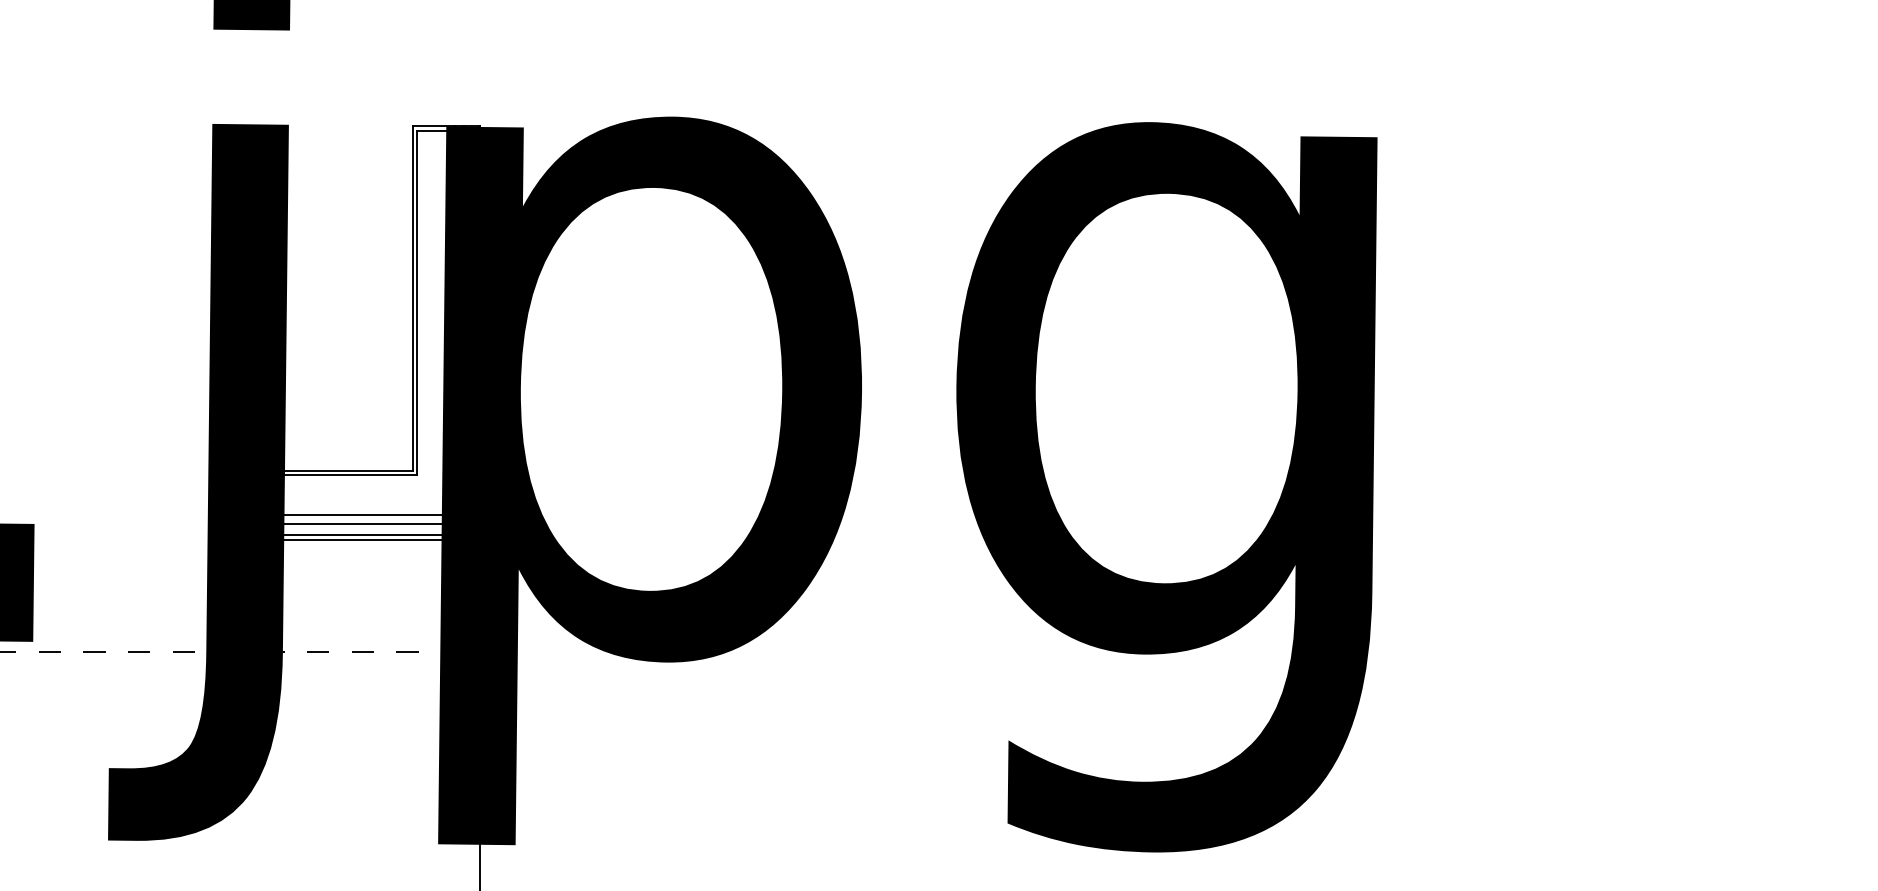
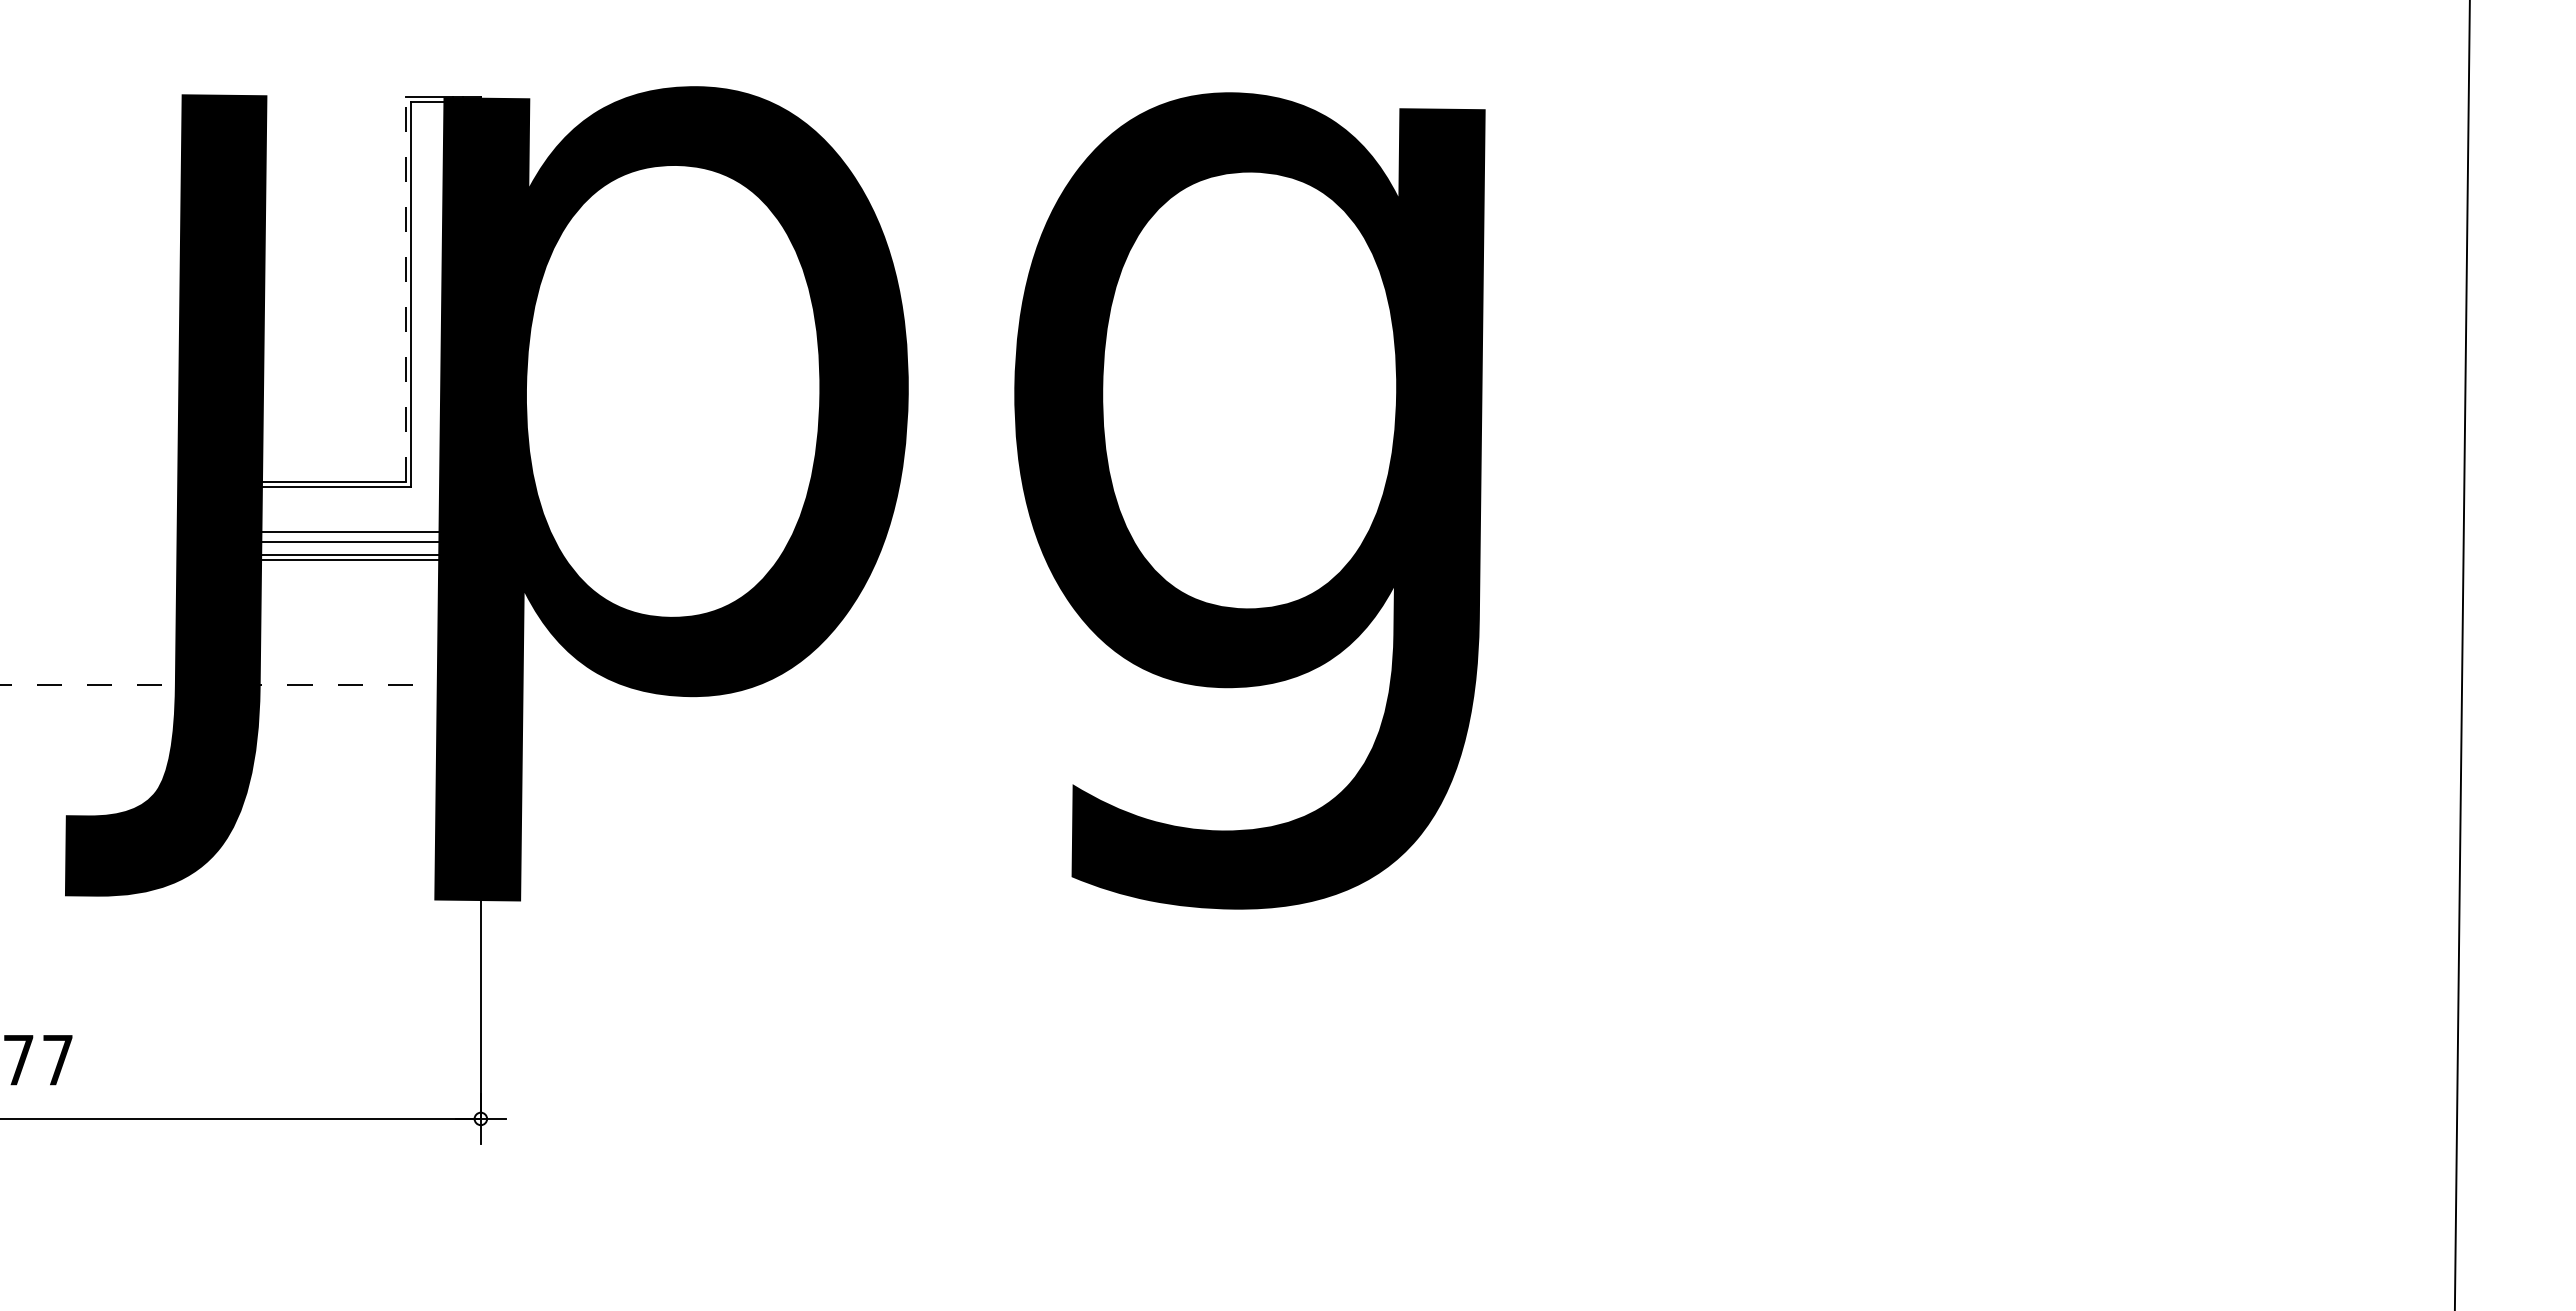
line: (412, 298) -> (405, 289), solid -> dashed

